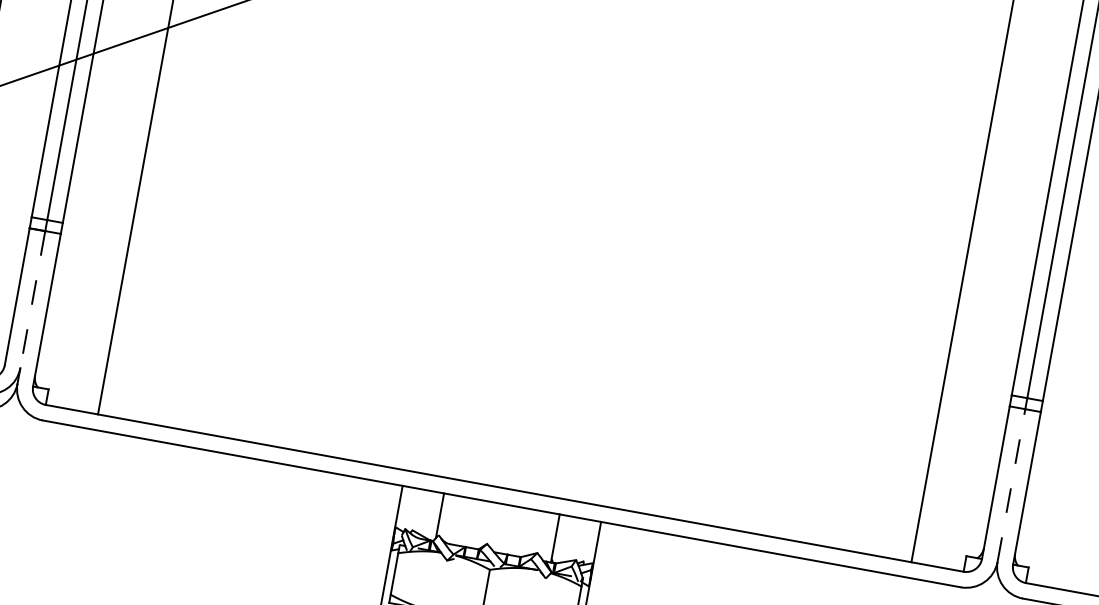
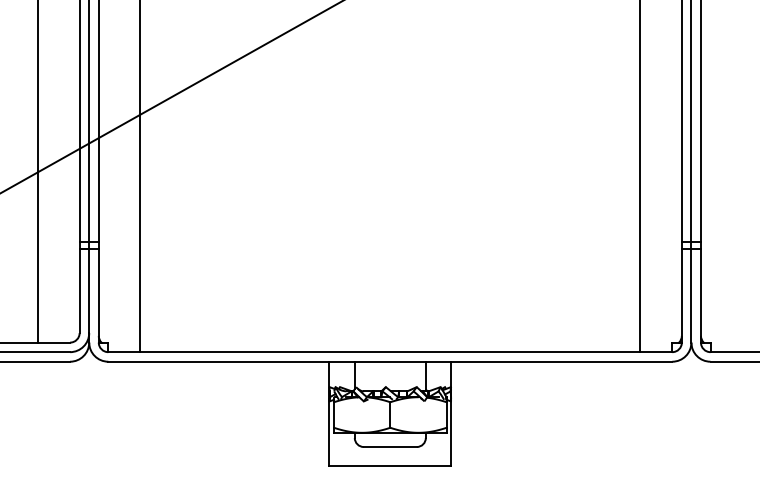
line: (33, 300) -> (89, 291), dashed -> solid
line: (1011, 485) -> (691, 295), dashed -> solid

